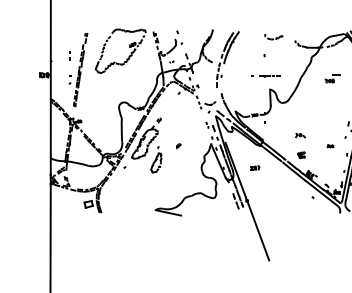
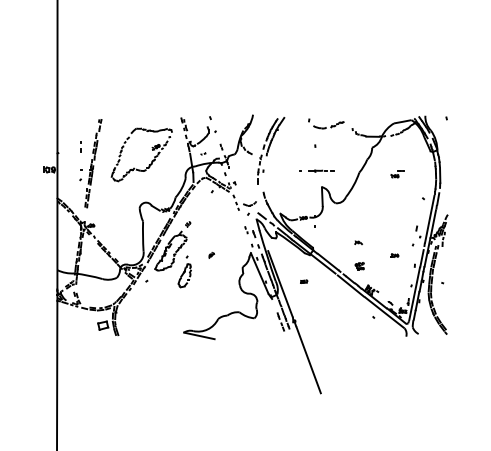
part: (273, 36) -> (326, 123), size x1.67
part: (128, 46) -> (151, 149), moved
part: (332, 79) -> (397, 174), size x0.71
part: (300, 135) -> (358, 242), size x0.62
part: (255, 167) -> (304, 281), size x0.62

